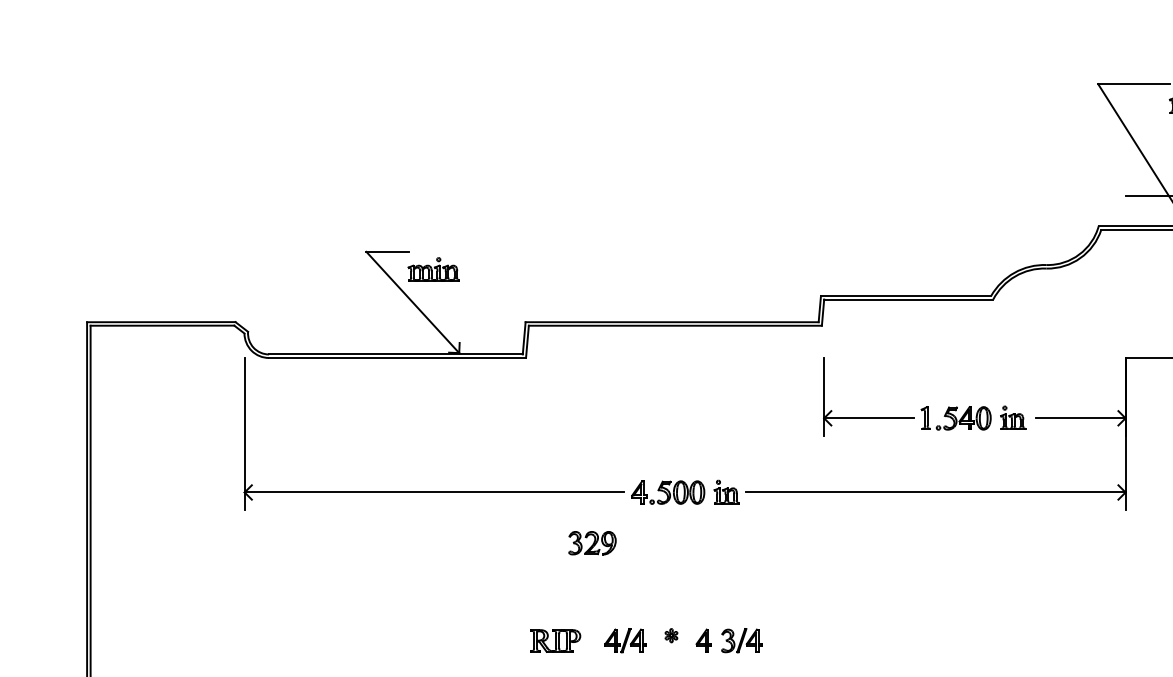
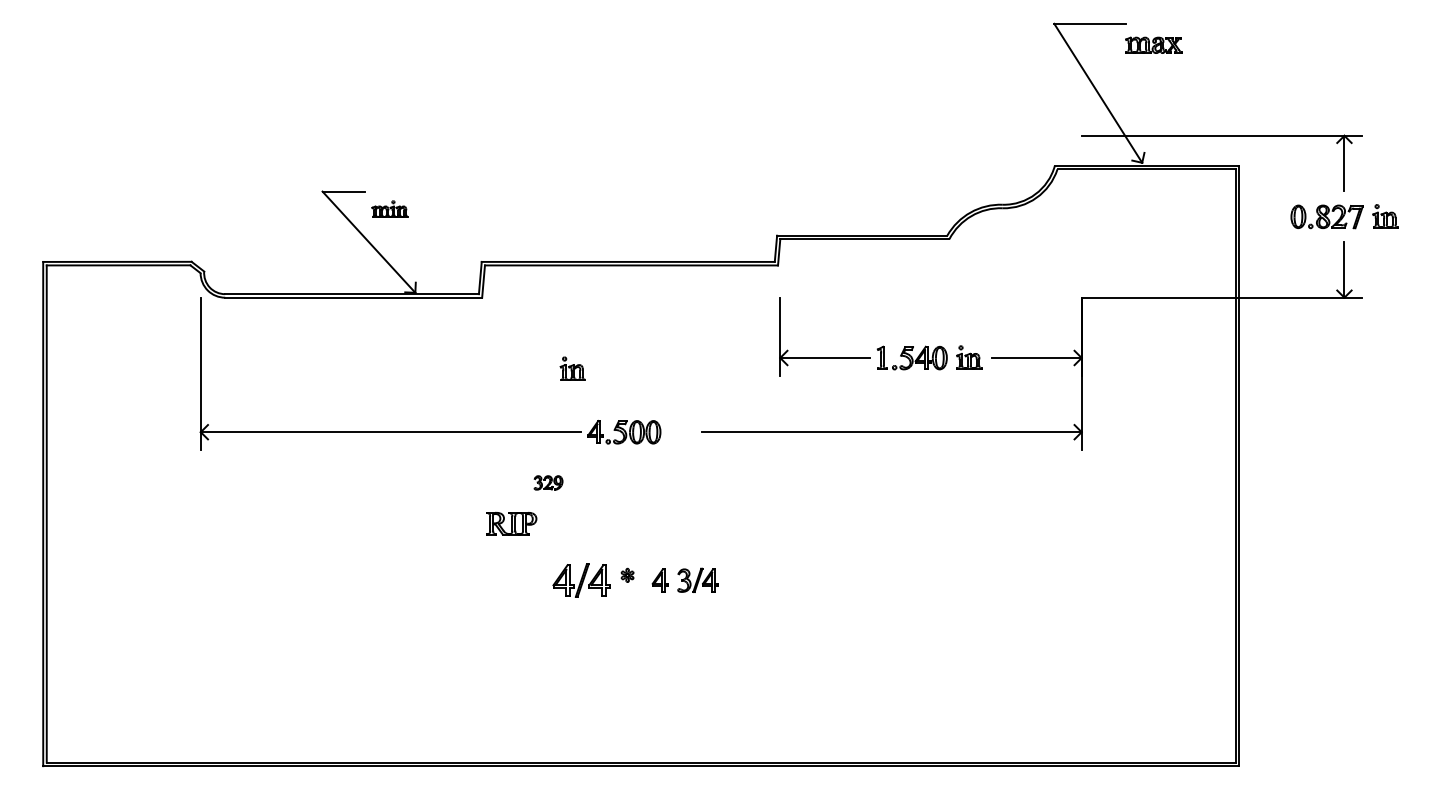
part: (433, 268) -> (389, 208), size x0.7
part: (726, 491) -> (572, 368), moved
part: (592, 542) -> (548, 482), size x0.6
part: (625, 639) -> (581, 579), size x1.4
part: (555, 640) -> (511, 523), moved

